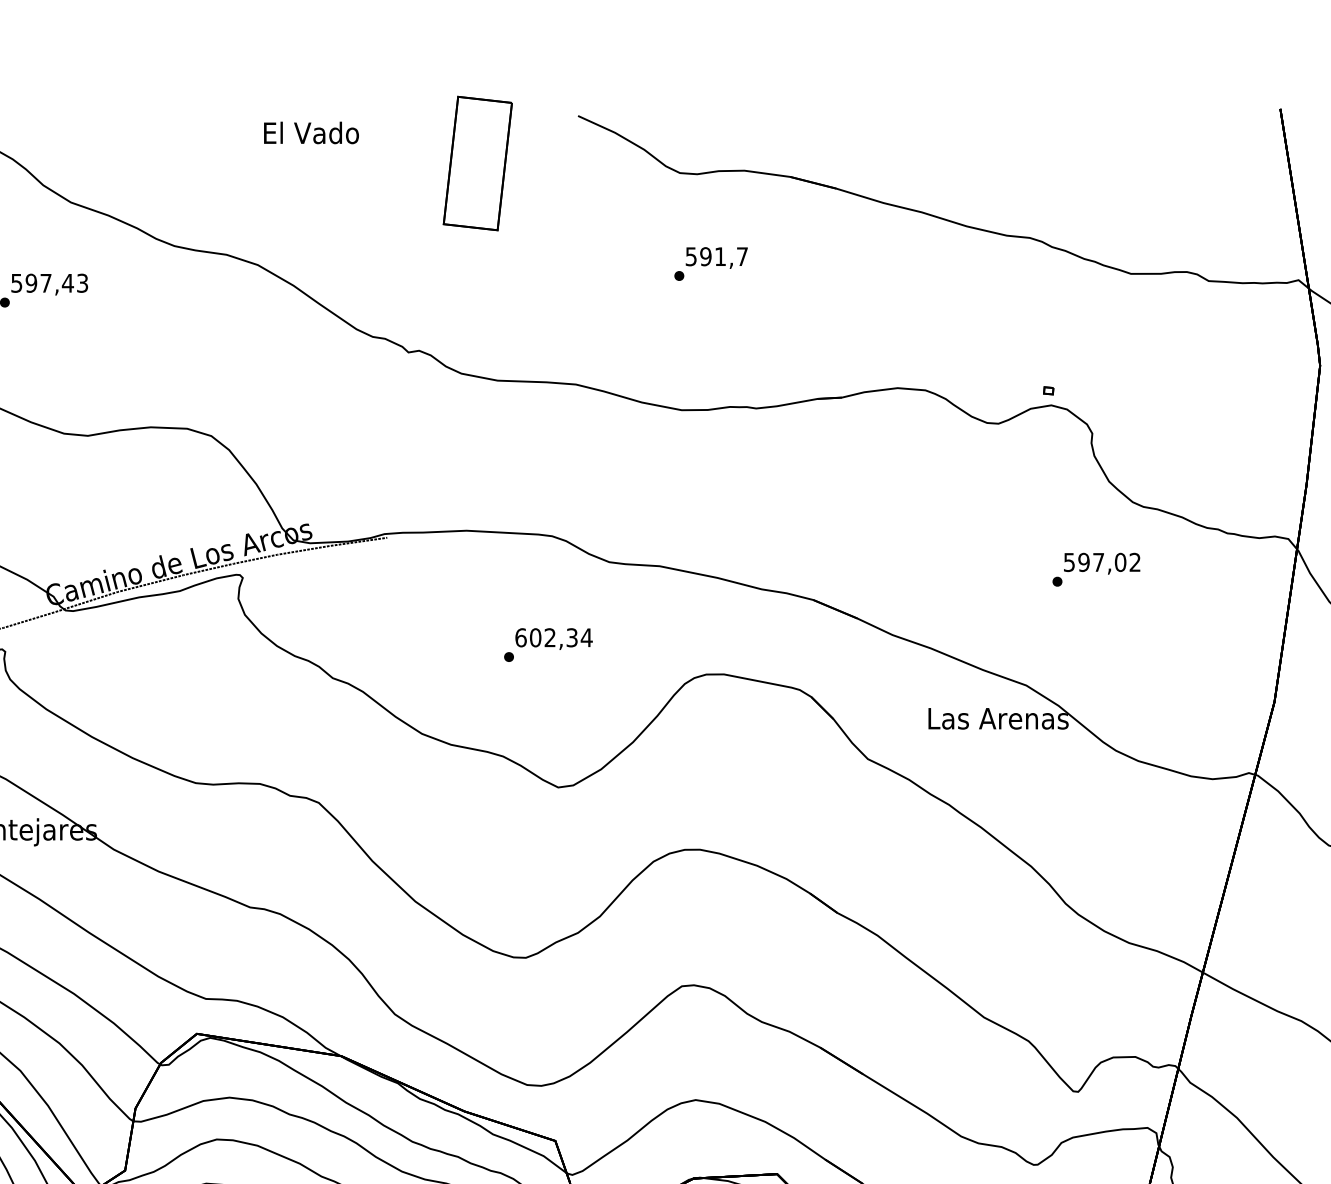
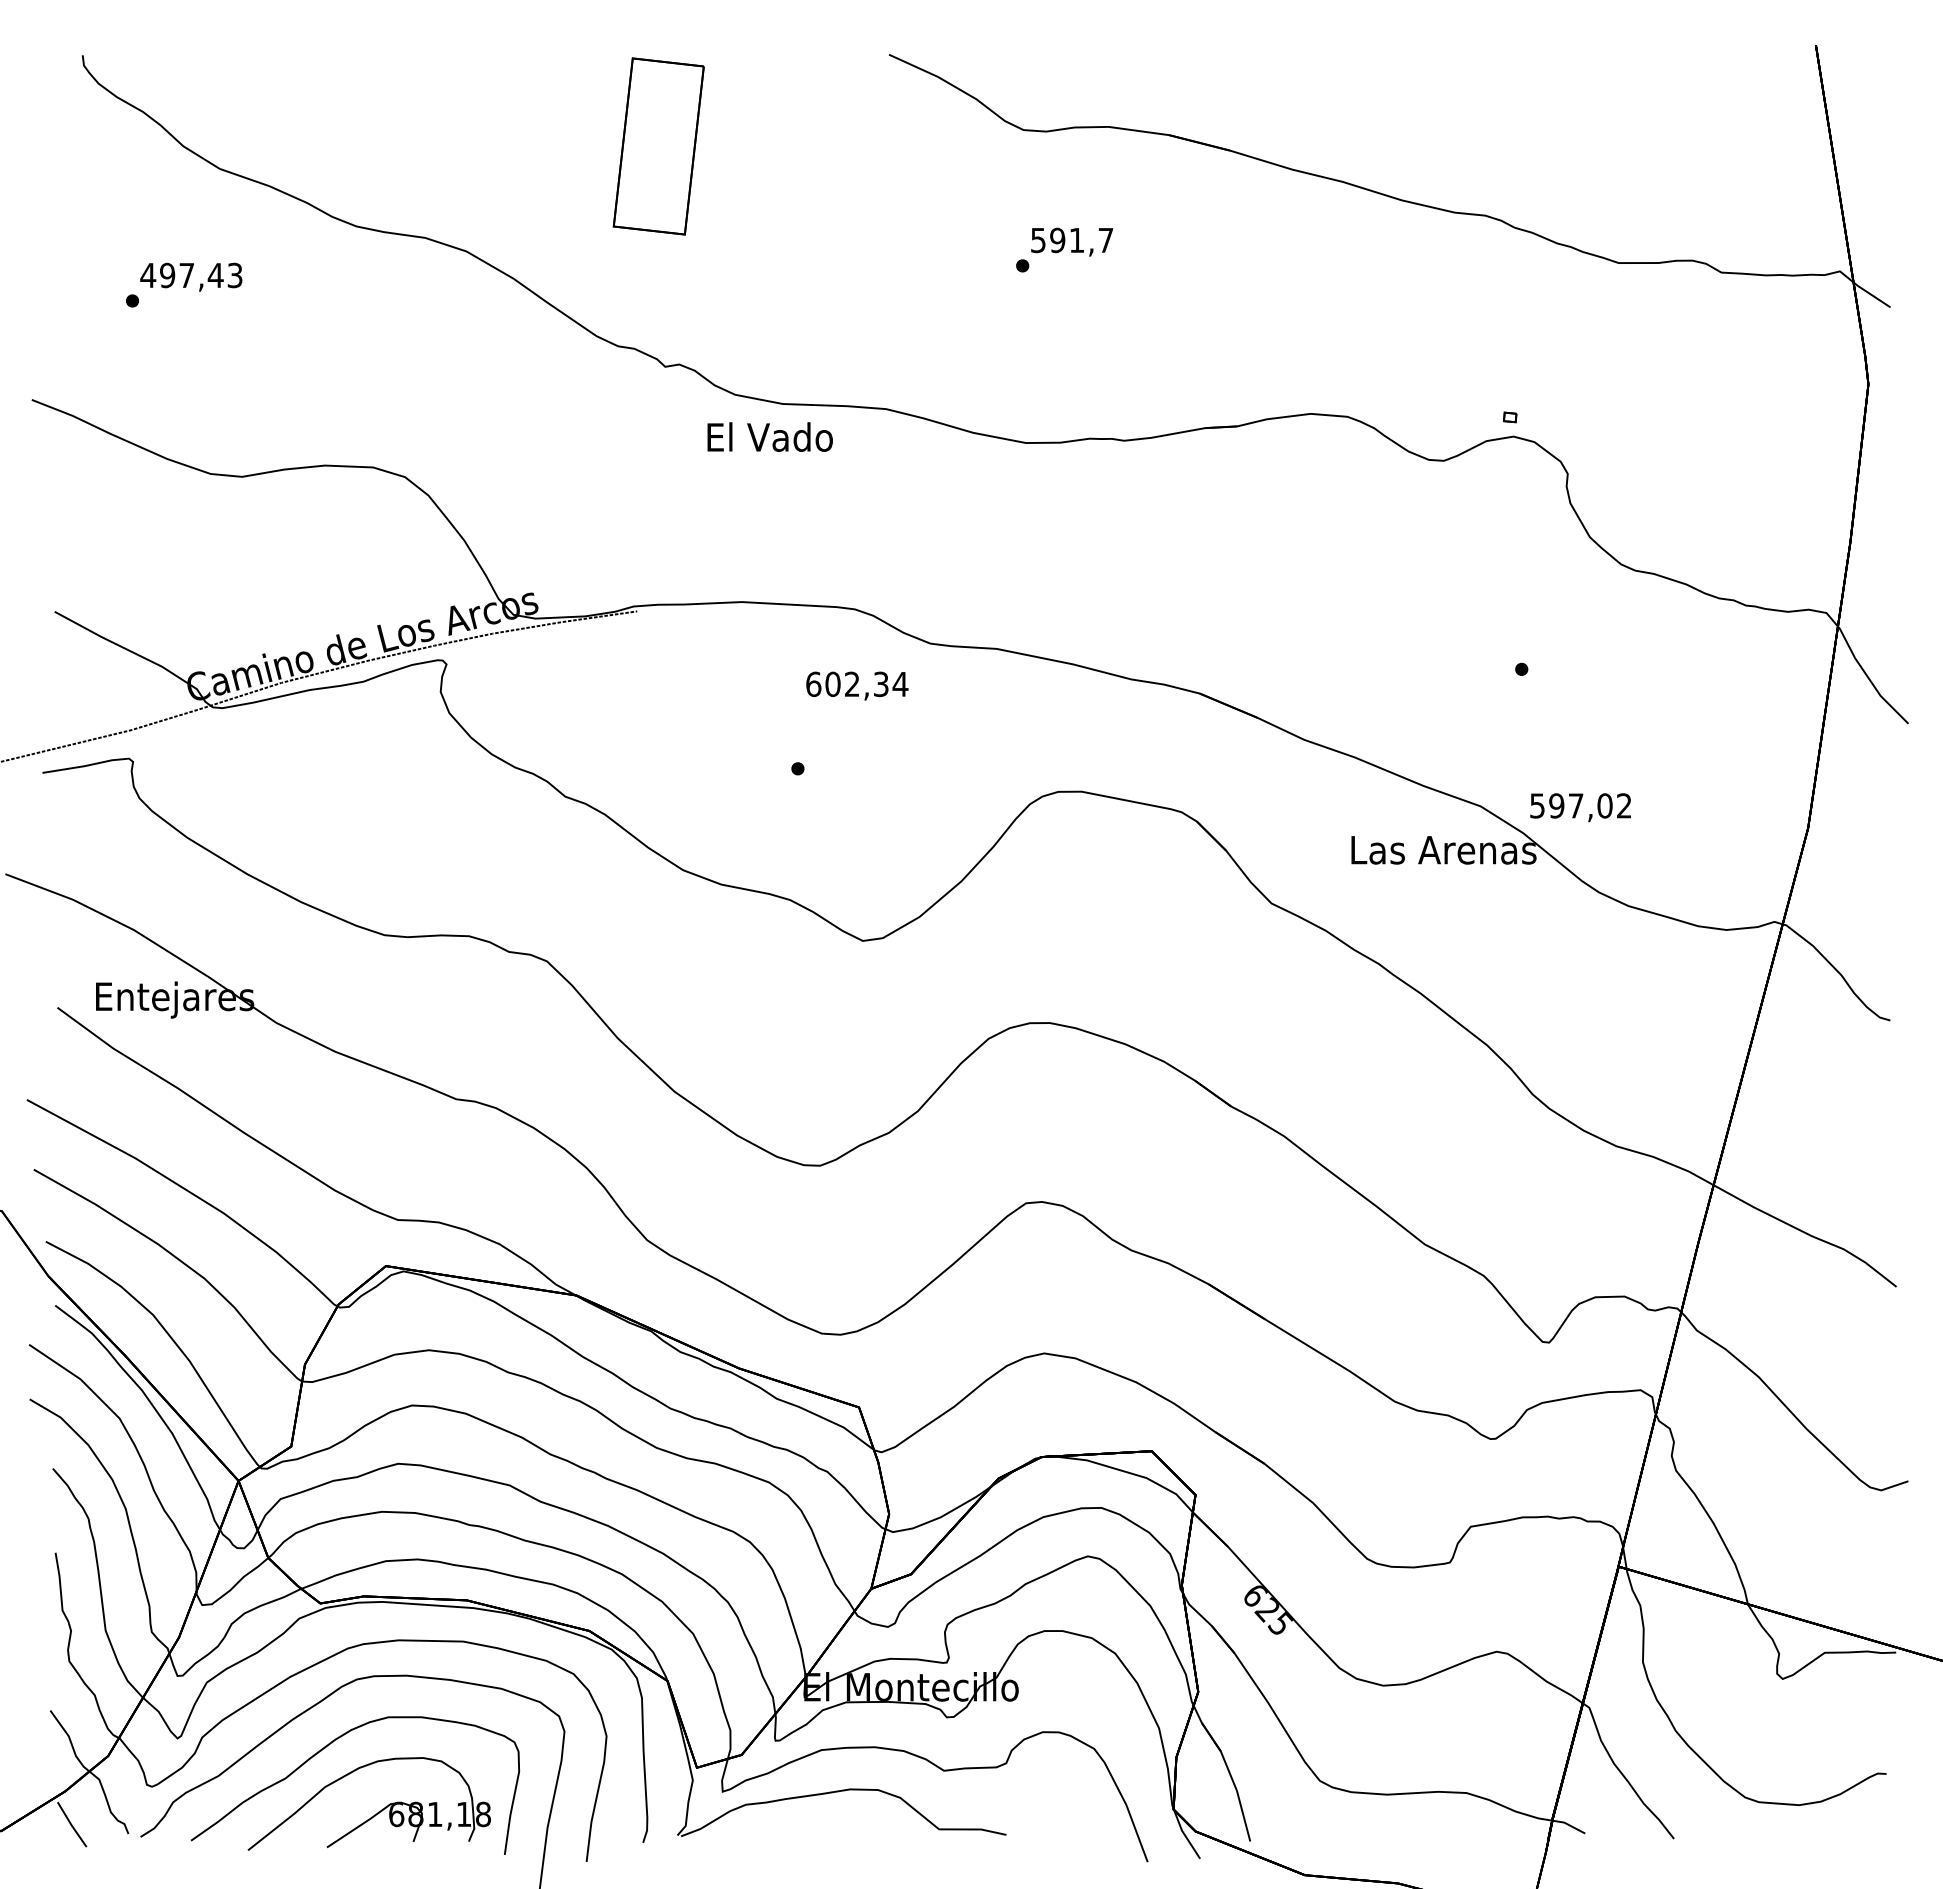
text: (310, 132) -> (769, 436), moved
part: (477, 163) -> (658, 146), moved
text: (16, 283) -> (148, 275), 597,43 -> 497,43
text: (1102, 563) -> (1580, 807), moved
text: (554, 638) -> (857, 685), moved

